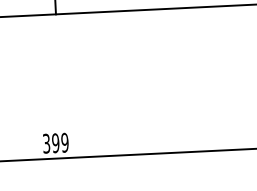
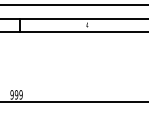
text: (45, 143) -> (11, 94), 399 -> 999

